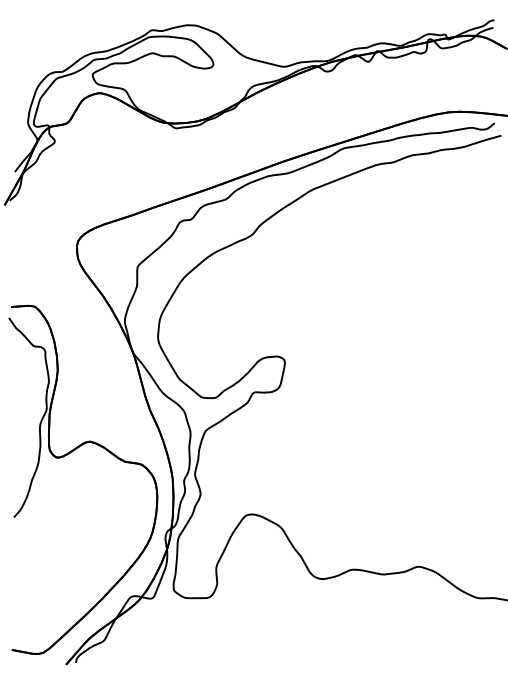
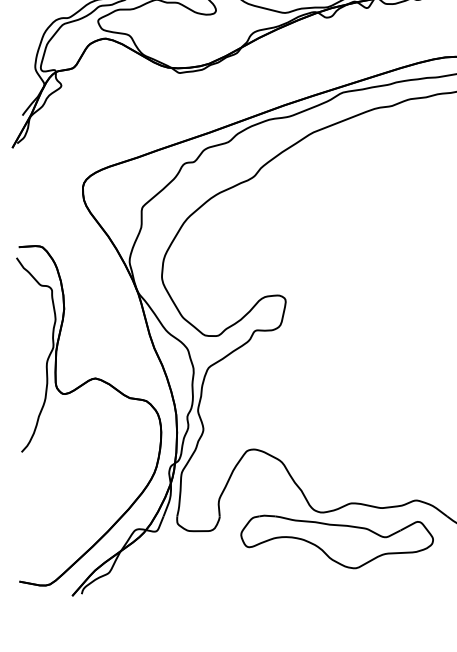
part: (337, 609) -> (336, 542), added

